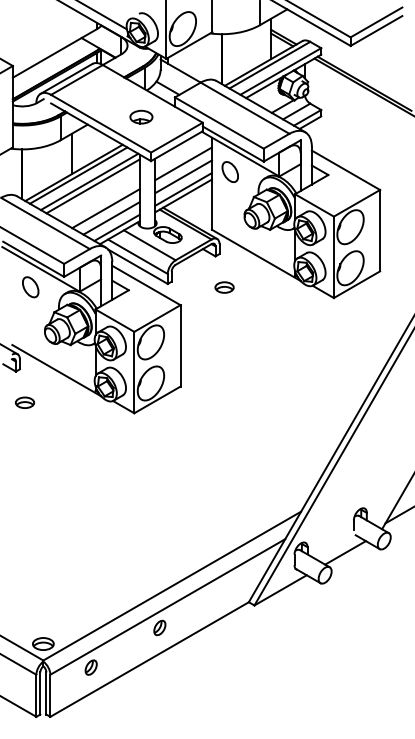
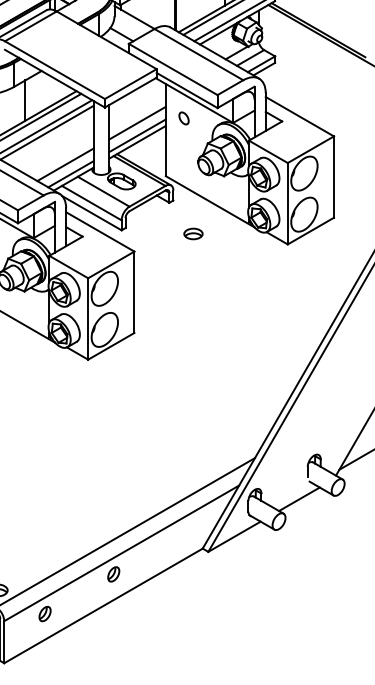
part: (141, 116) -> (95, 62), removed
line: (183, 163) -> (137, 109), removed
part: (229, 171) -> (183, 117), size x0.6
line: (105, 208) -> (59, 154), removed
part: (224, 287) -> (193, 233), moved

